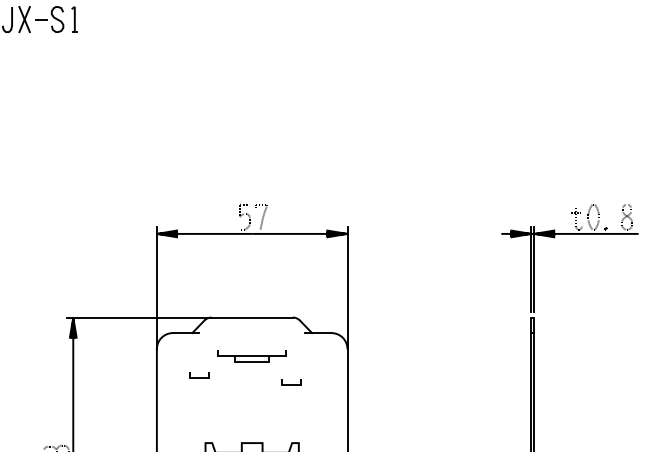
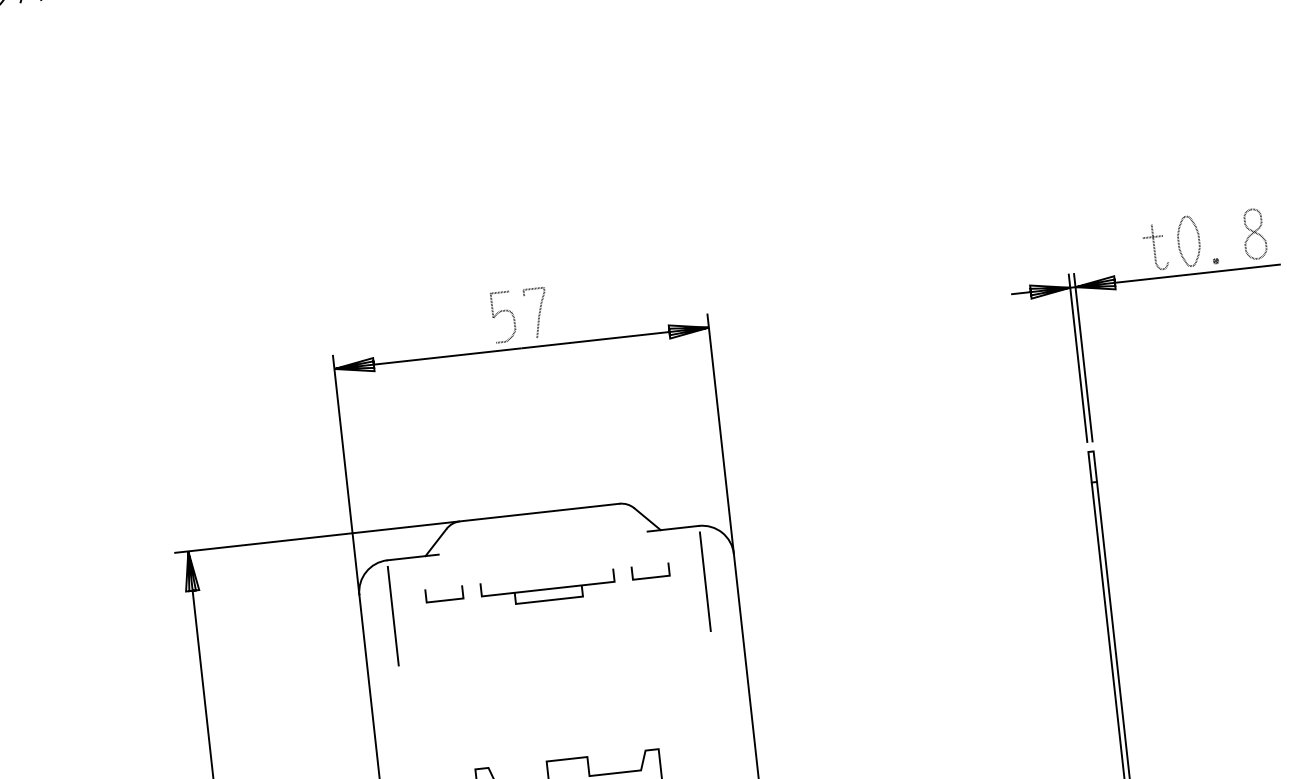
line: (172, 361) -> (392, 616), added
line: (331, 361) -> (705, 581), added
line: (199, 377) -> (444, 598), moved
line: (291, 384) -> (650, 575), moved

